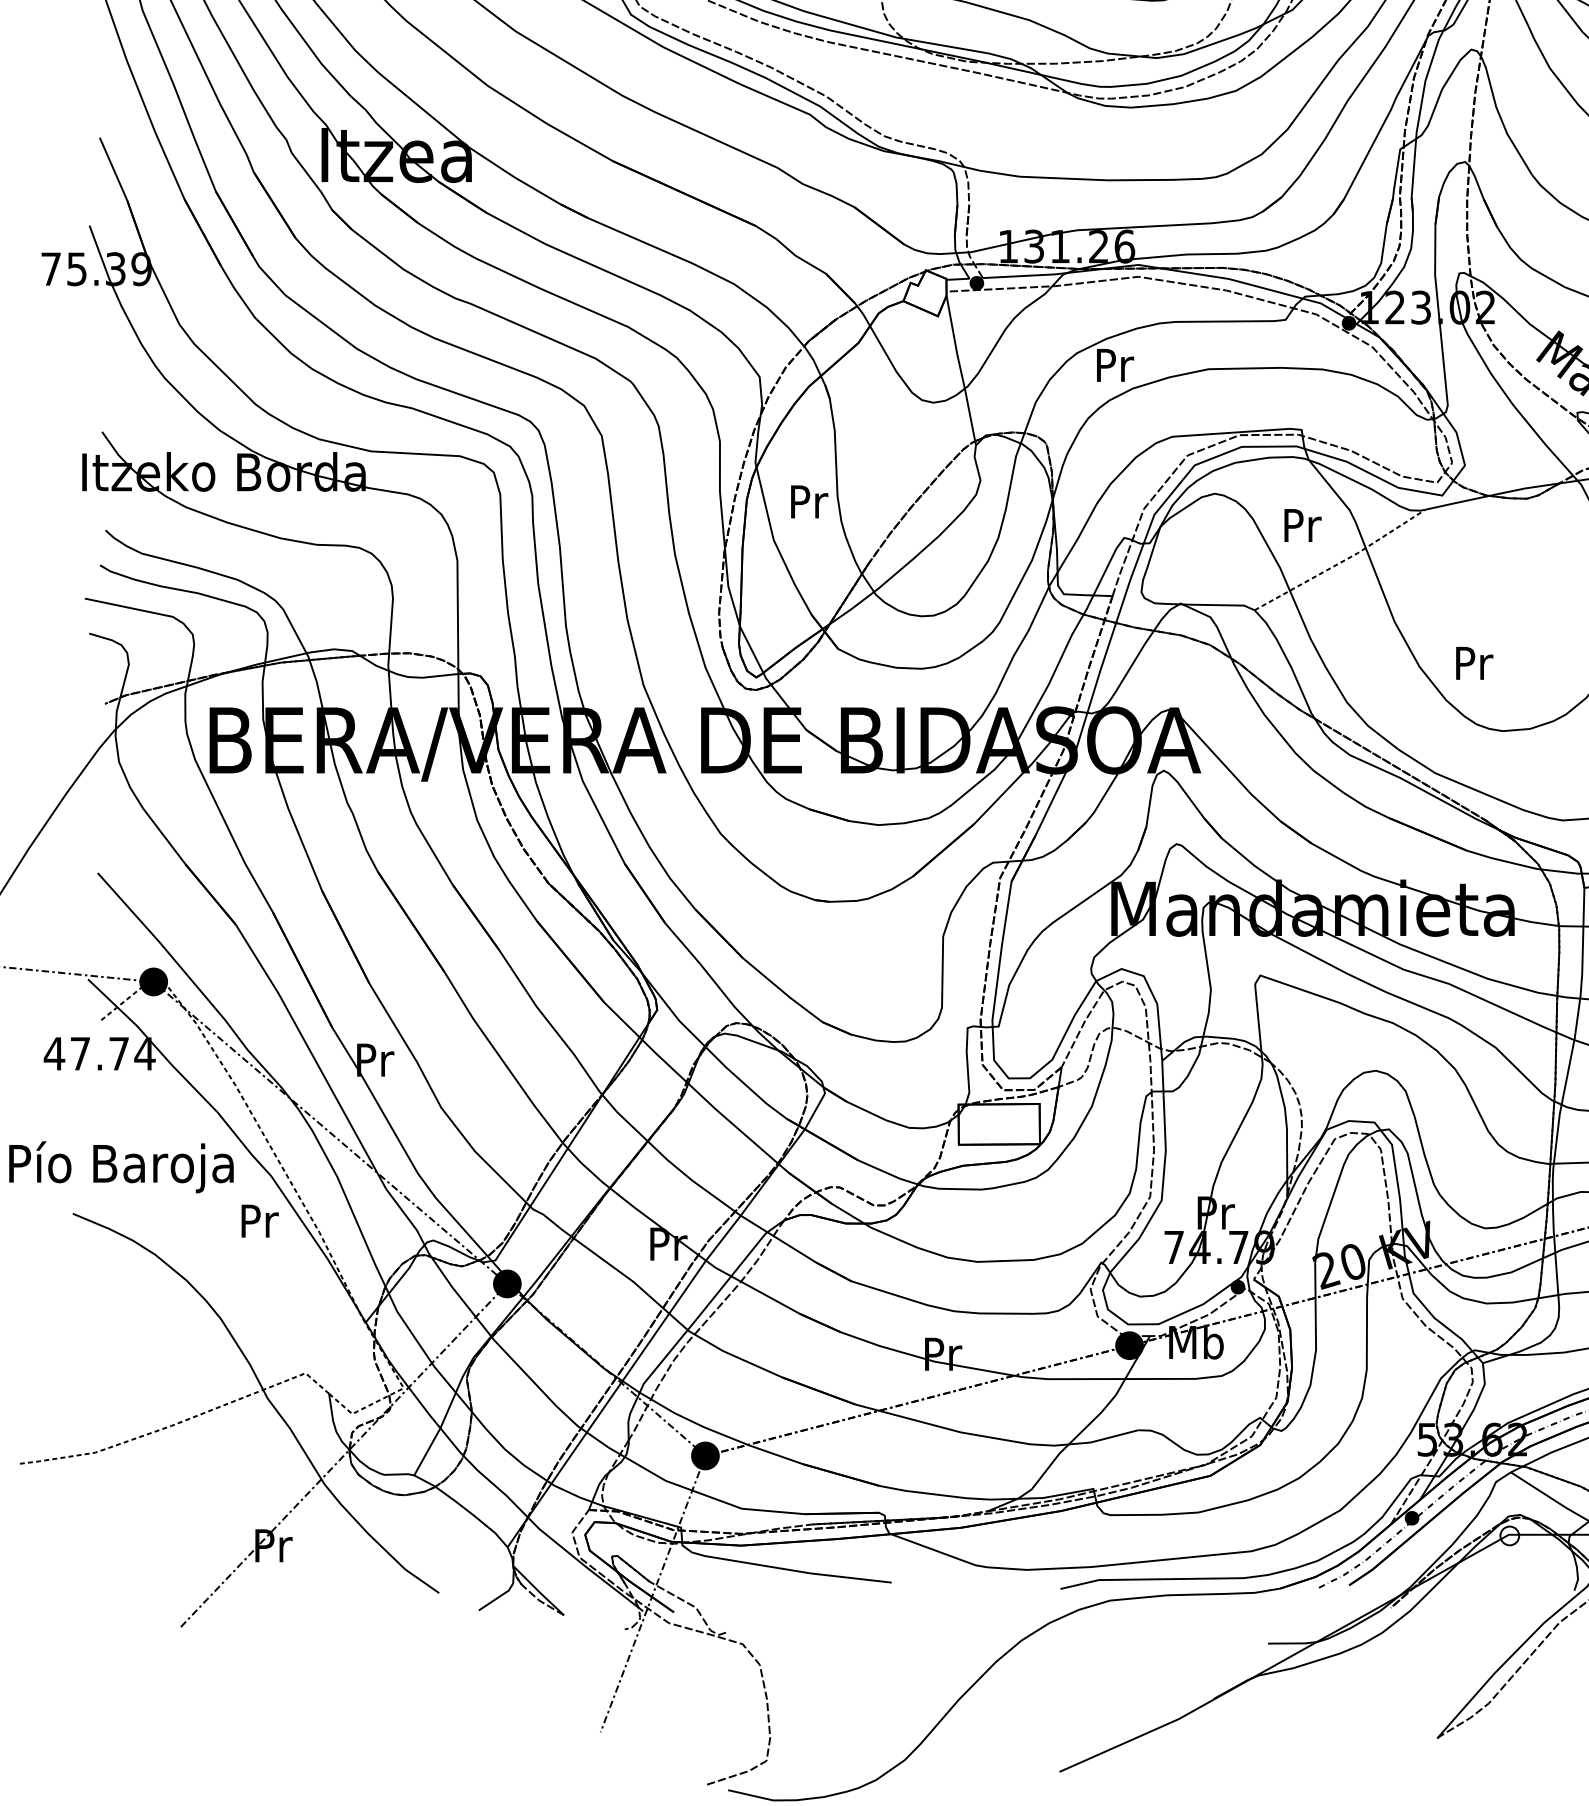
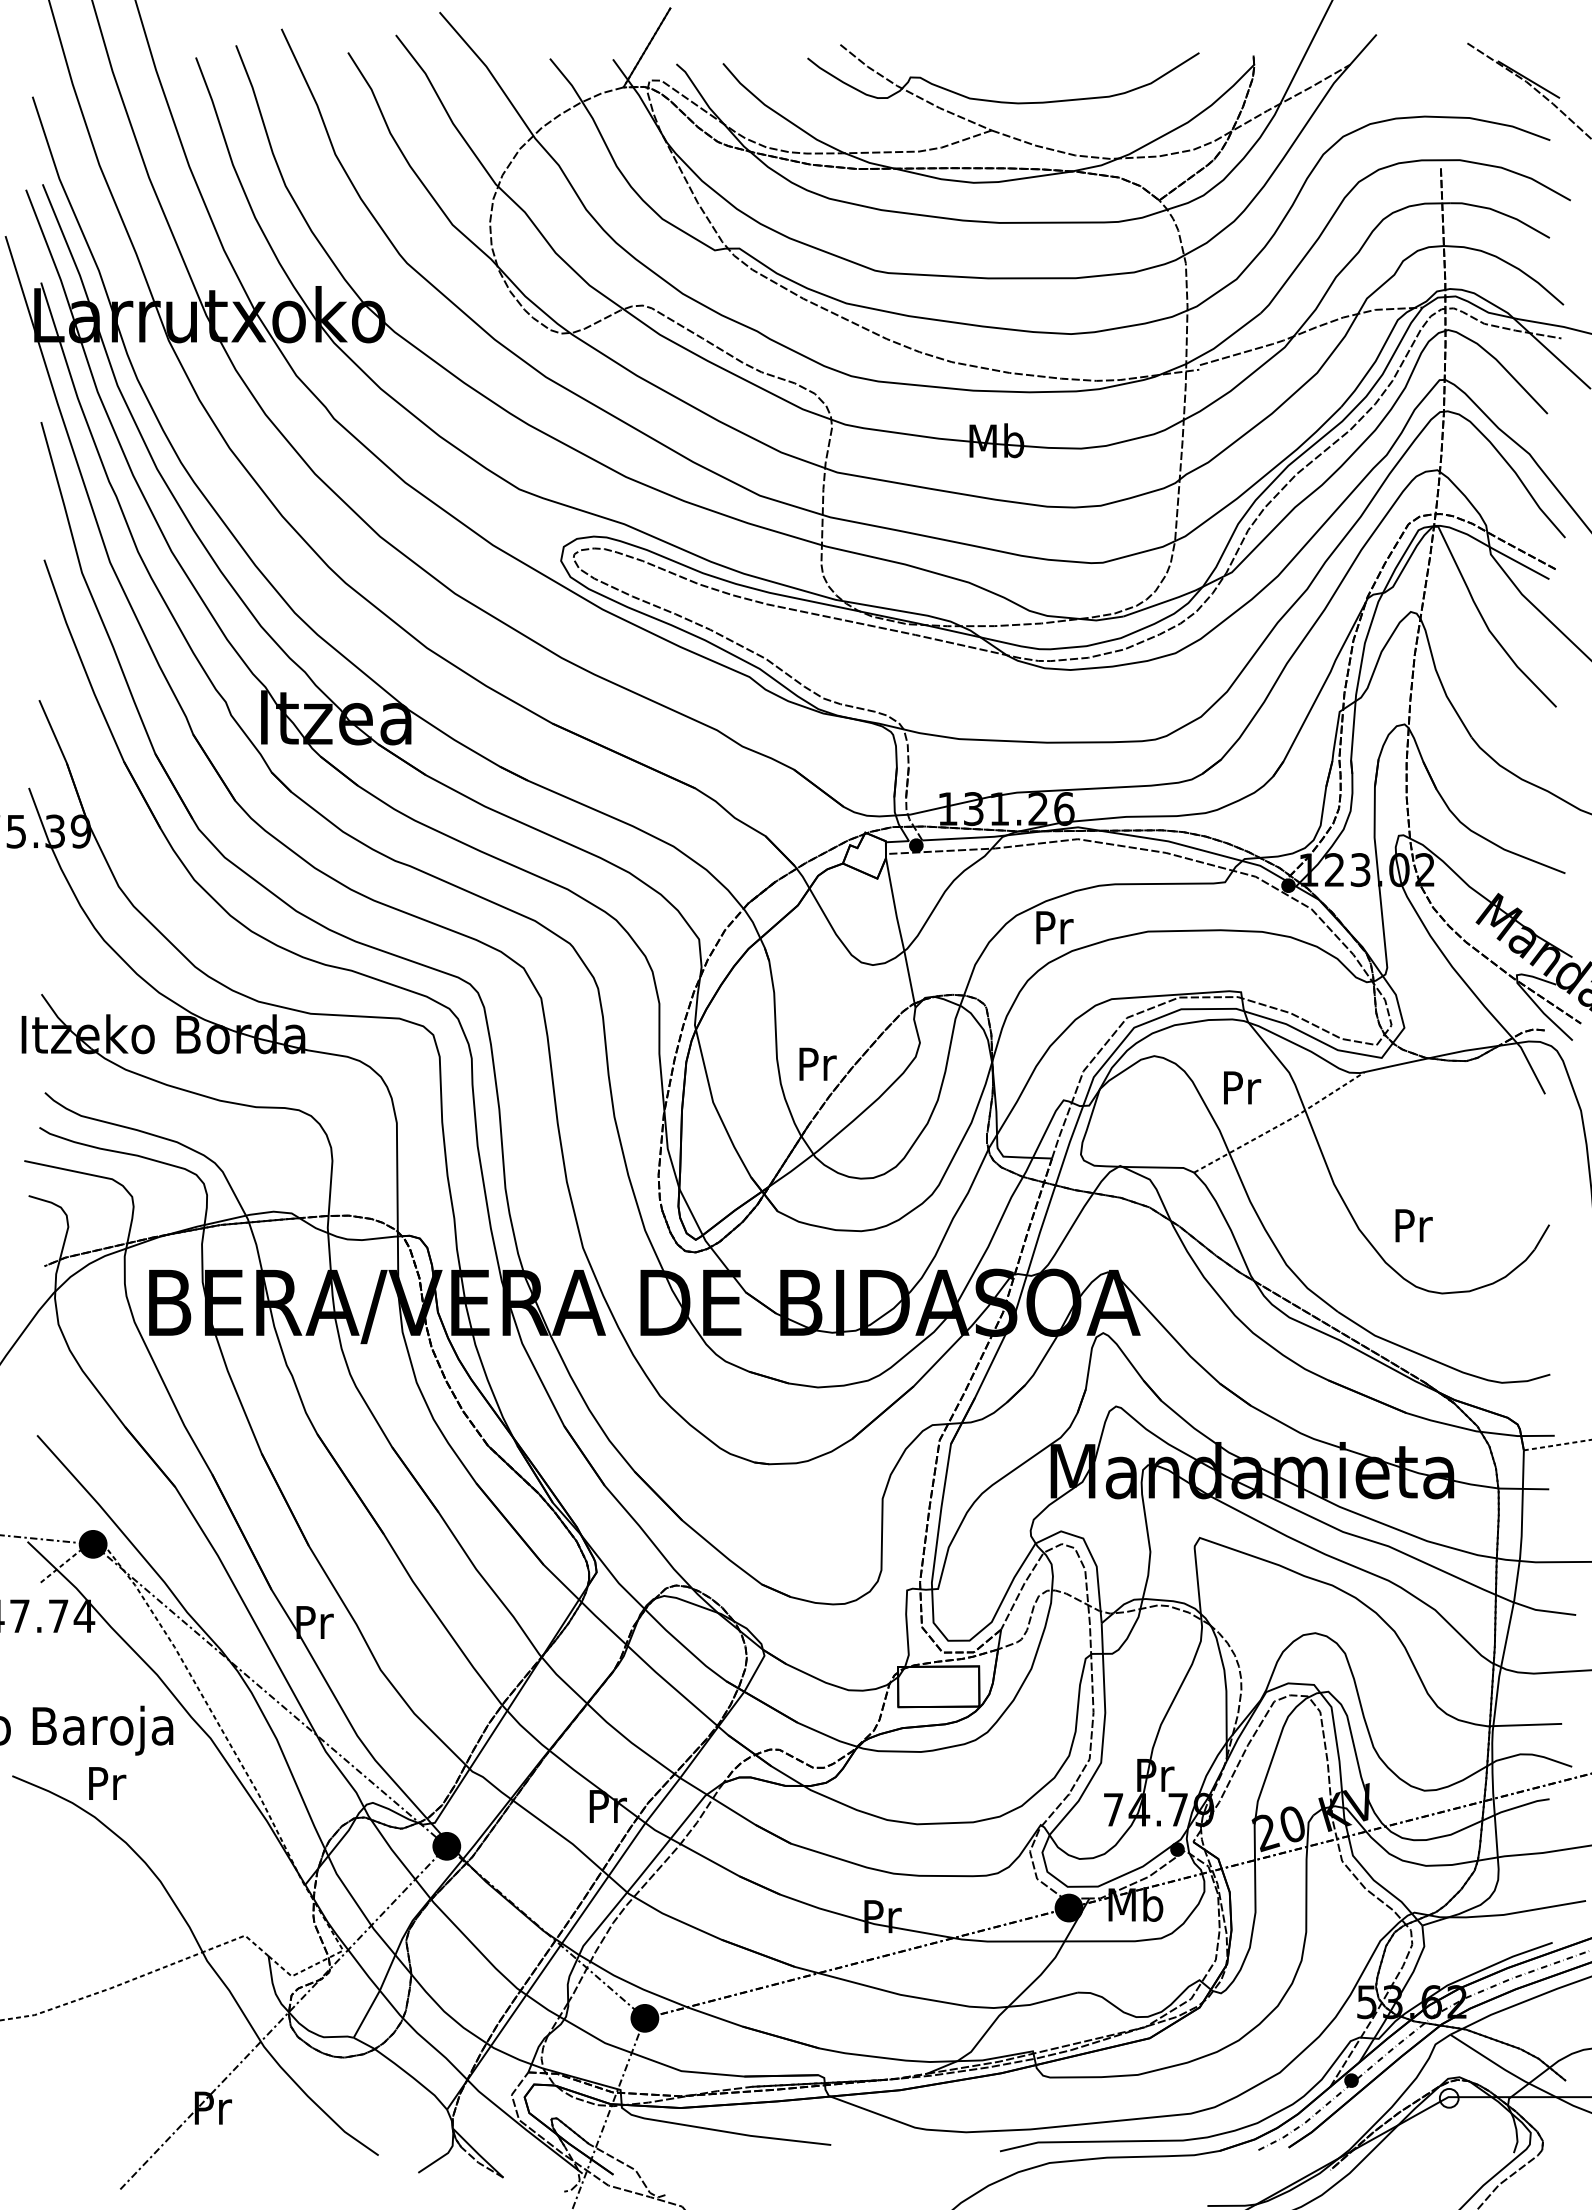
text: (809, 501) -> (817, 1063), moved
text: (260, 1221) -> (107, 1783), moved

